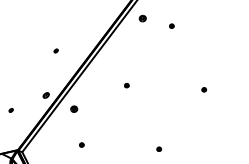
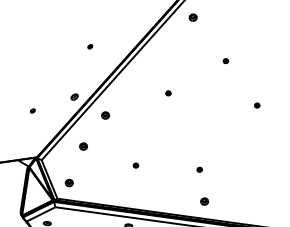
part: (171, 26) -> (225, 61), moved
part: (57, 137) -> (83, 146), added
part: (81, 145) -> (135, 165), moved

